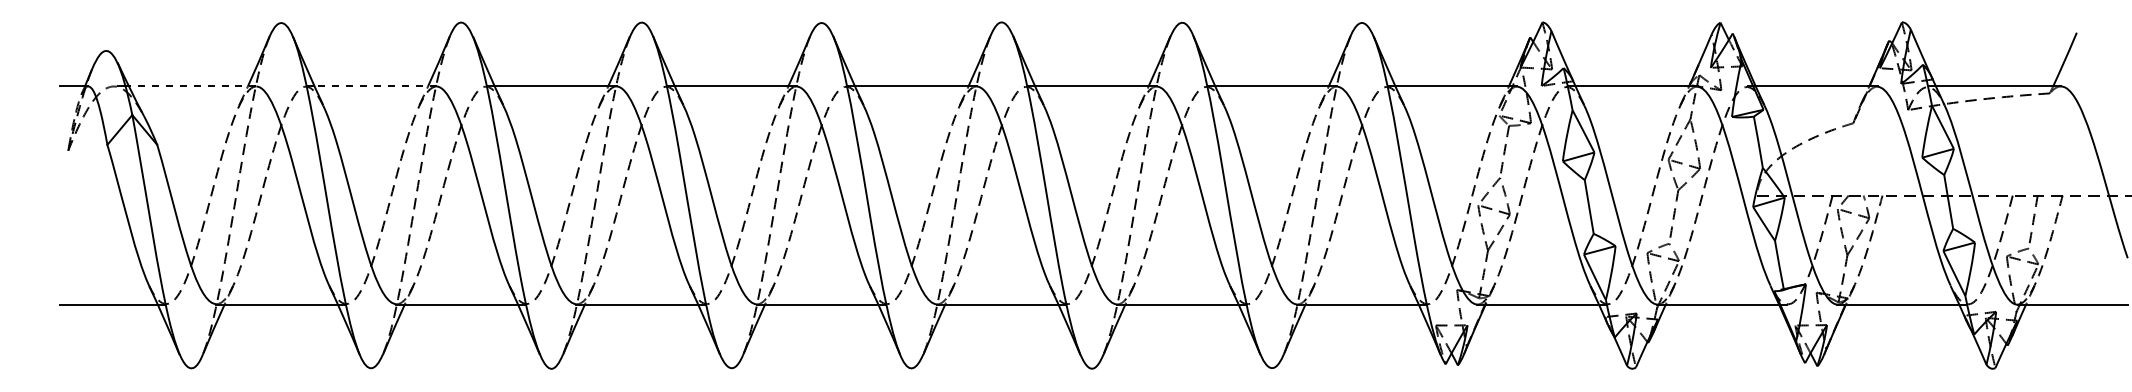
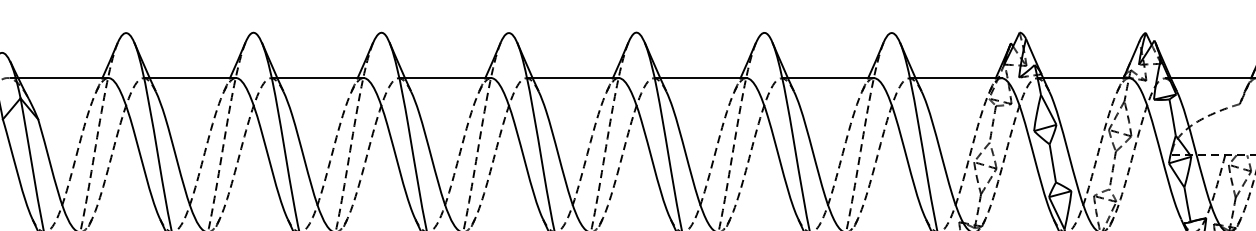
line: (192, 86) -> (63, 78), dashed -> solid
line: (375, 86) -> (192, 78), dashed -> solid

